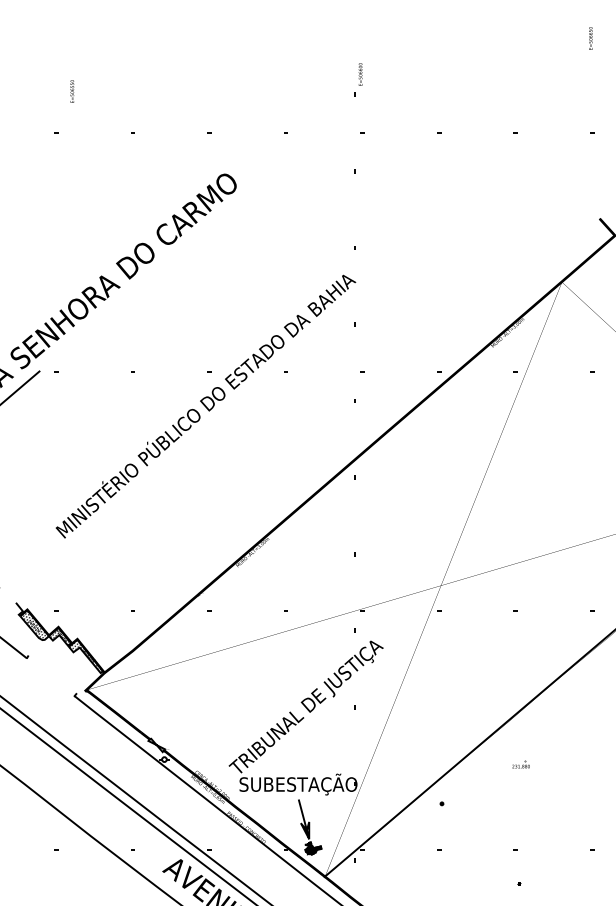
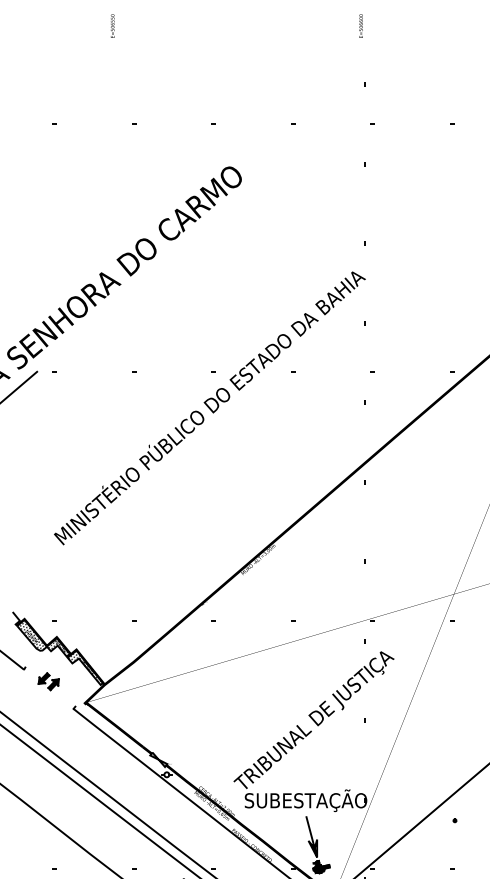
text: (360, 74) -> (361, 26), moved
text: (72, 91) -> (112, 26), moved
part: (50, 669) -> (48, 681), added

